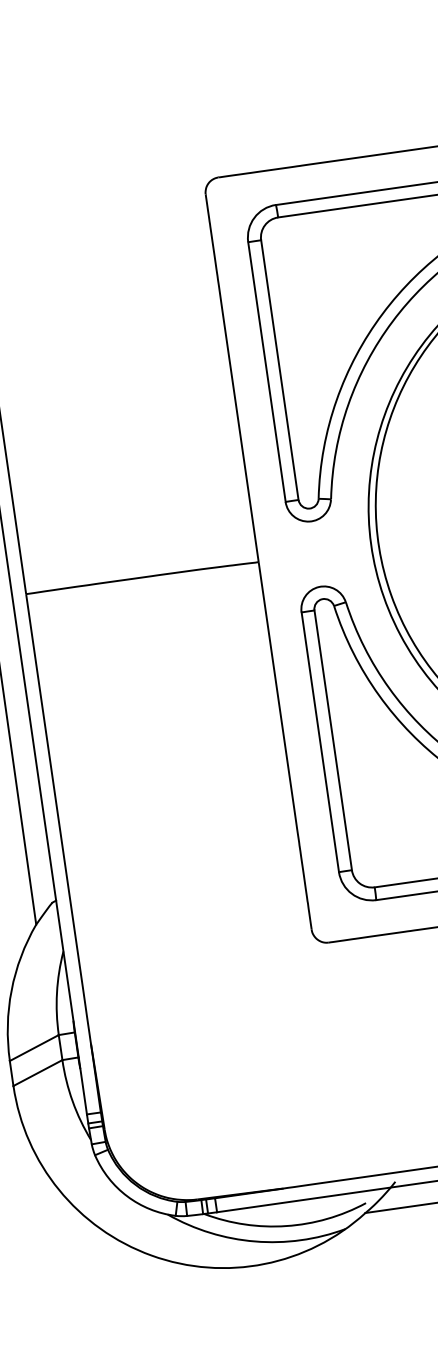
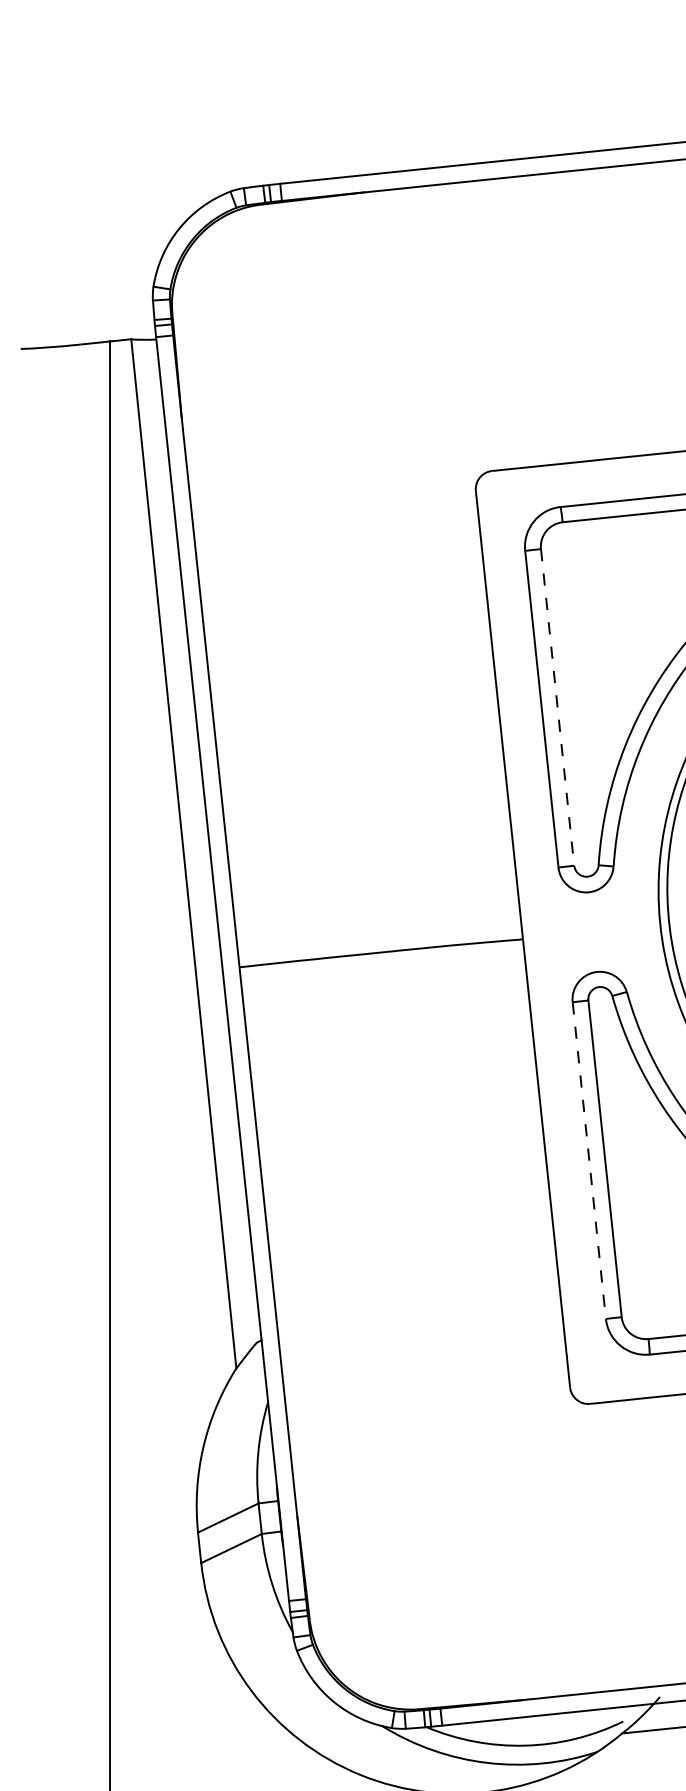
line: (279, 370) -> (557, 707), solid -> dashed
line: (320, 743) -> (589, 1161), solid -> dashed

